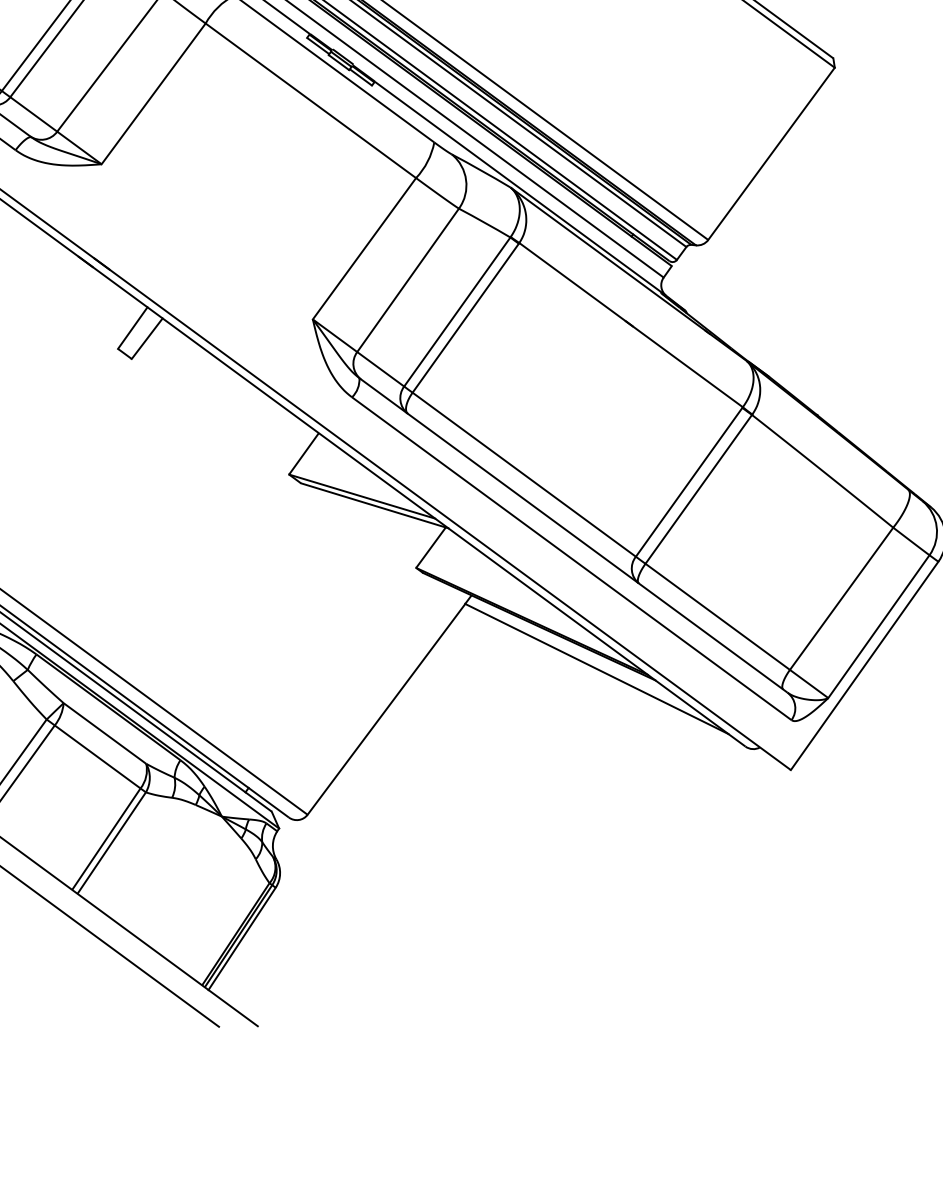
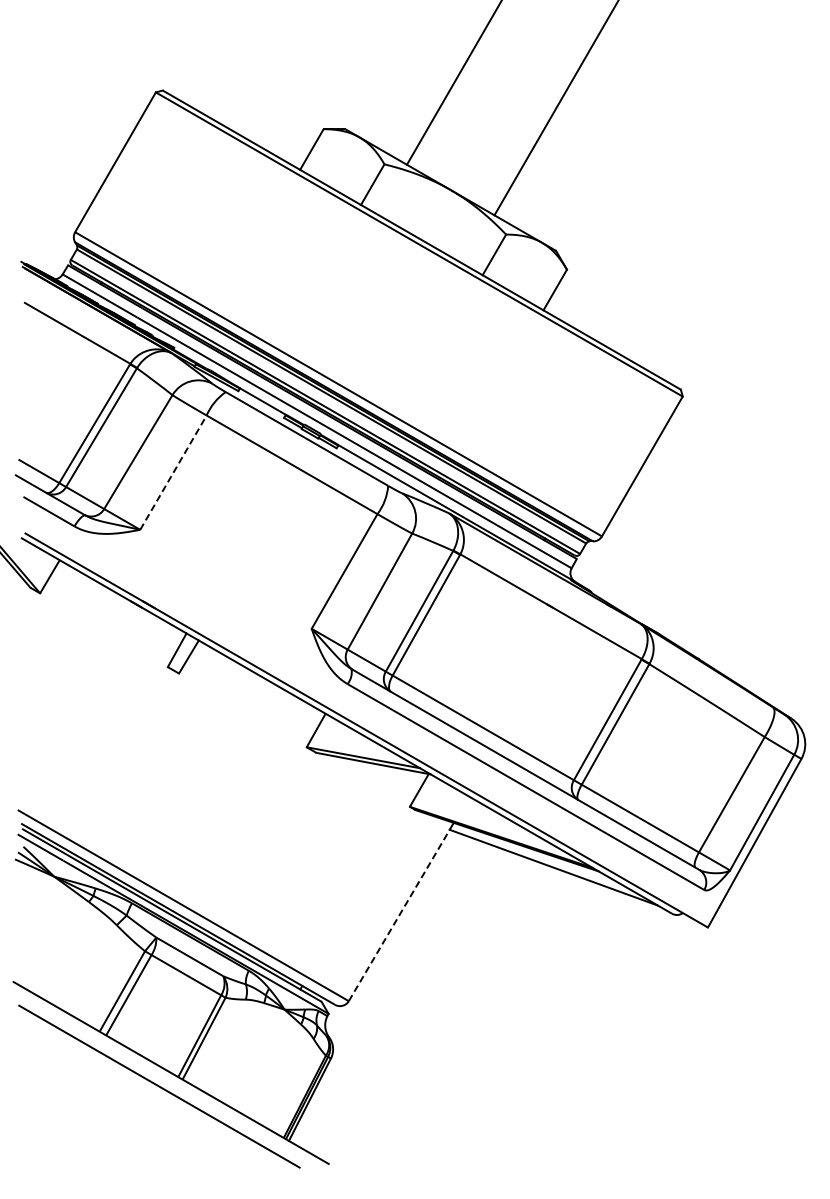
line: (153, 93) -> (173, 472), solid -> dashed
line: (386, 709) -> (399, 915), solid -> dashed

